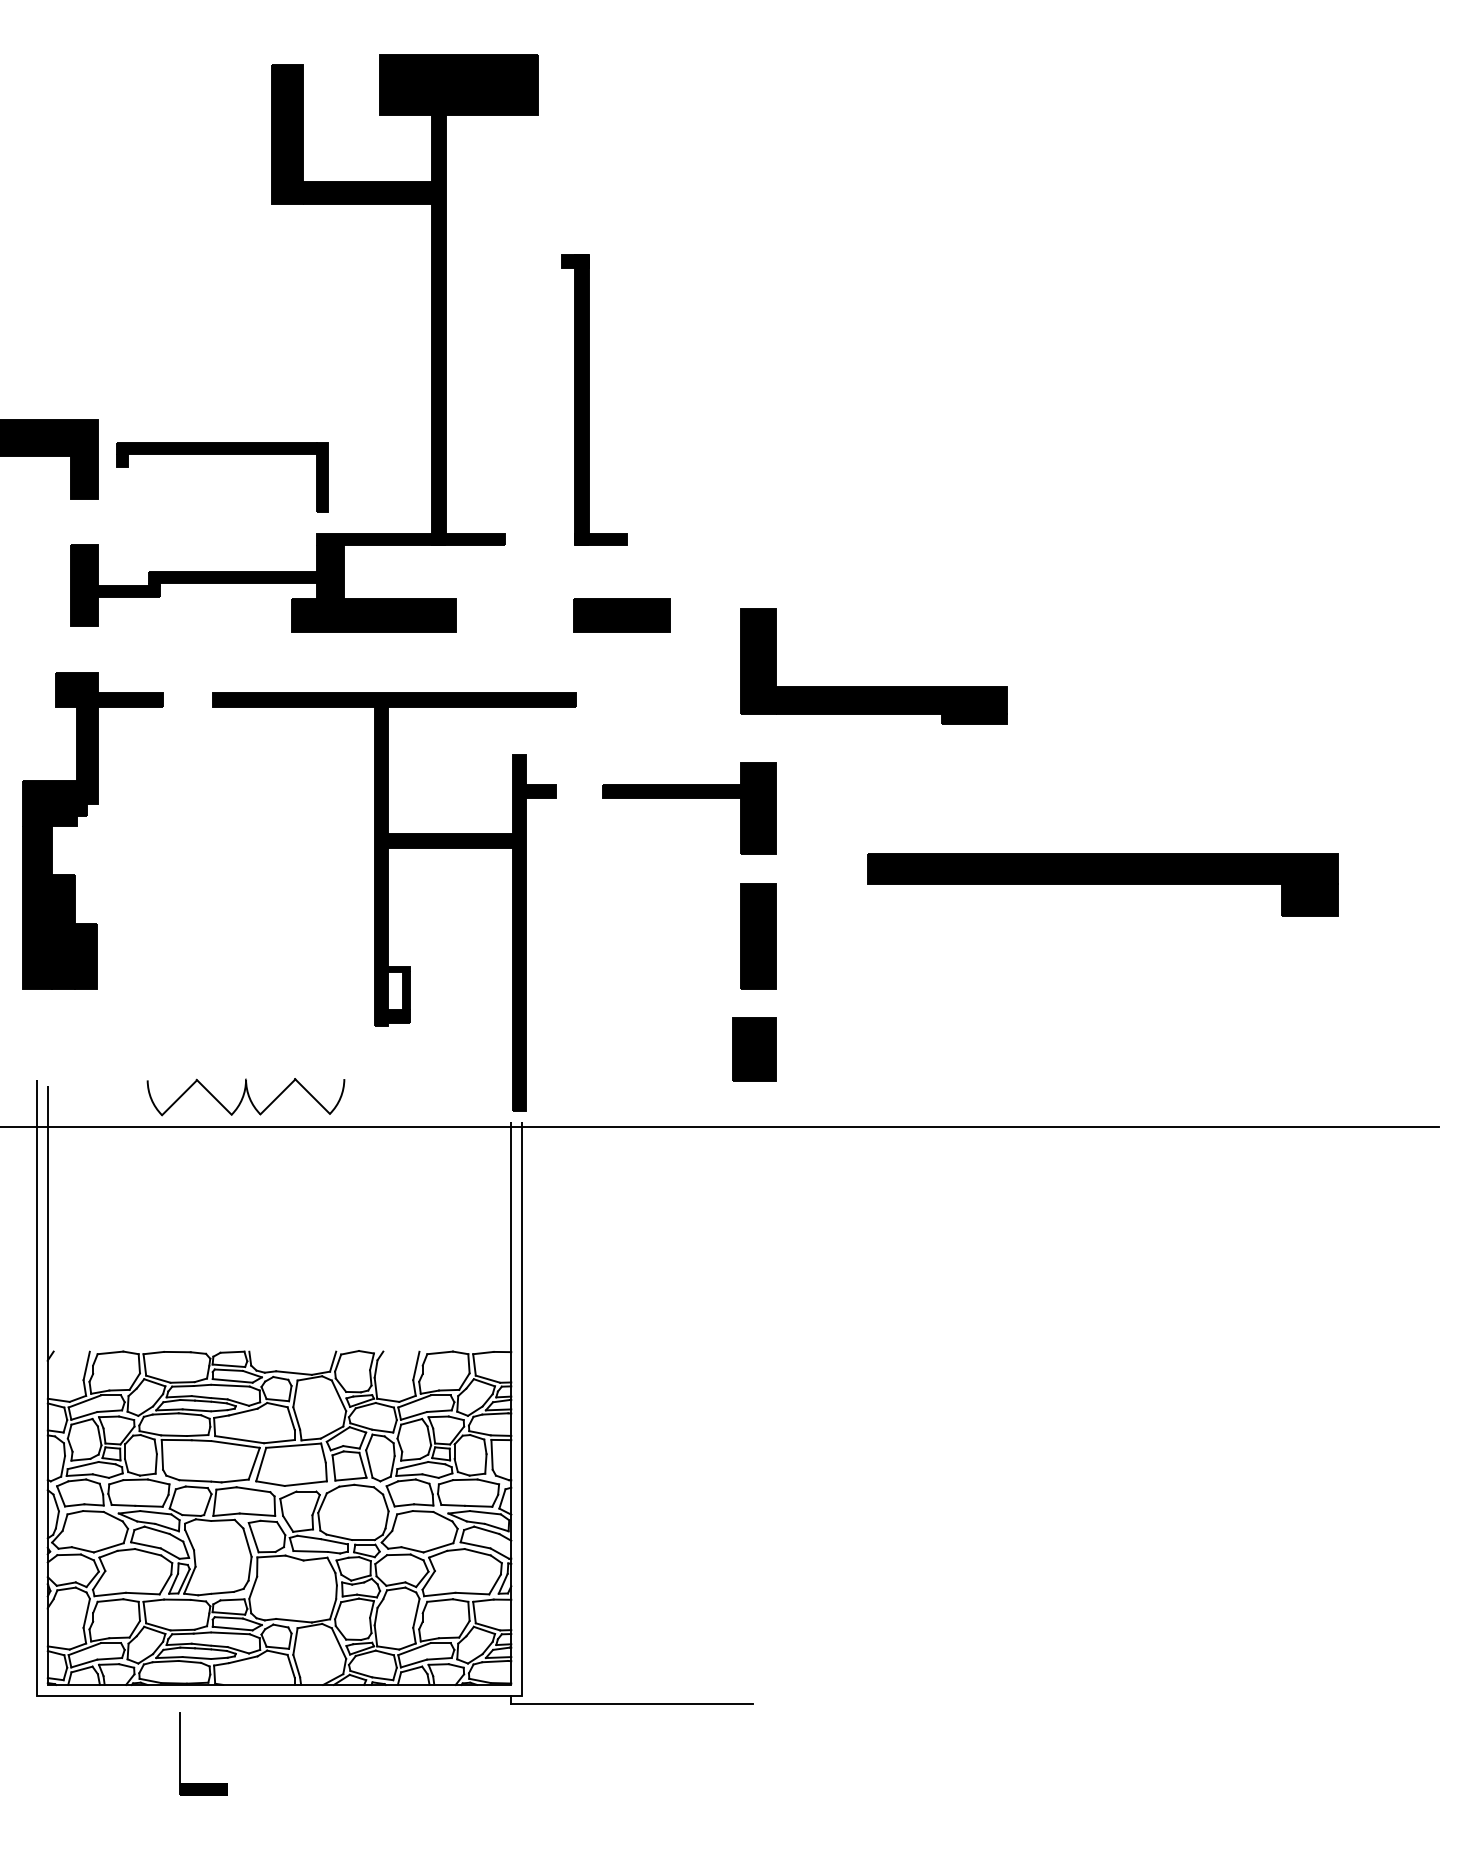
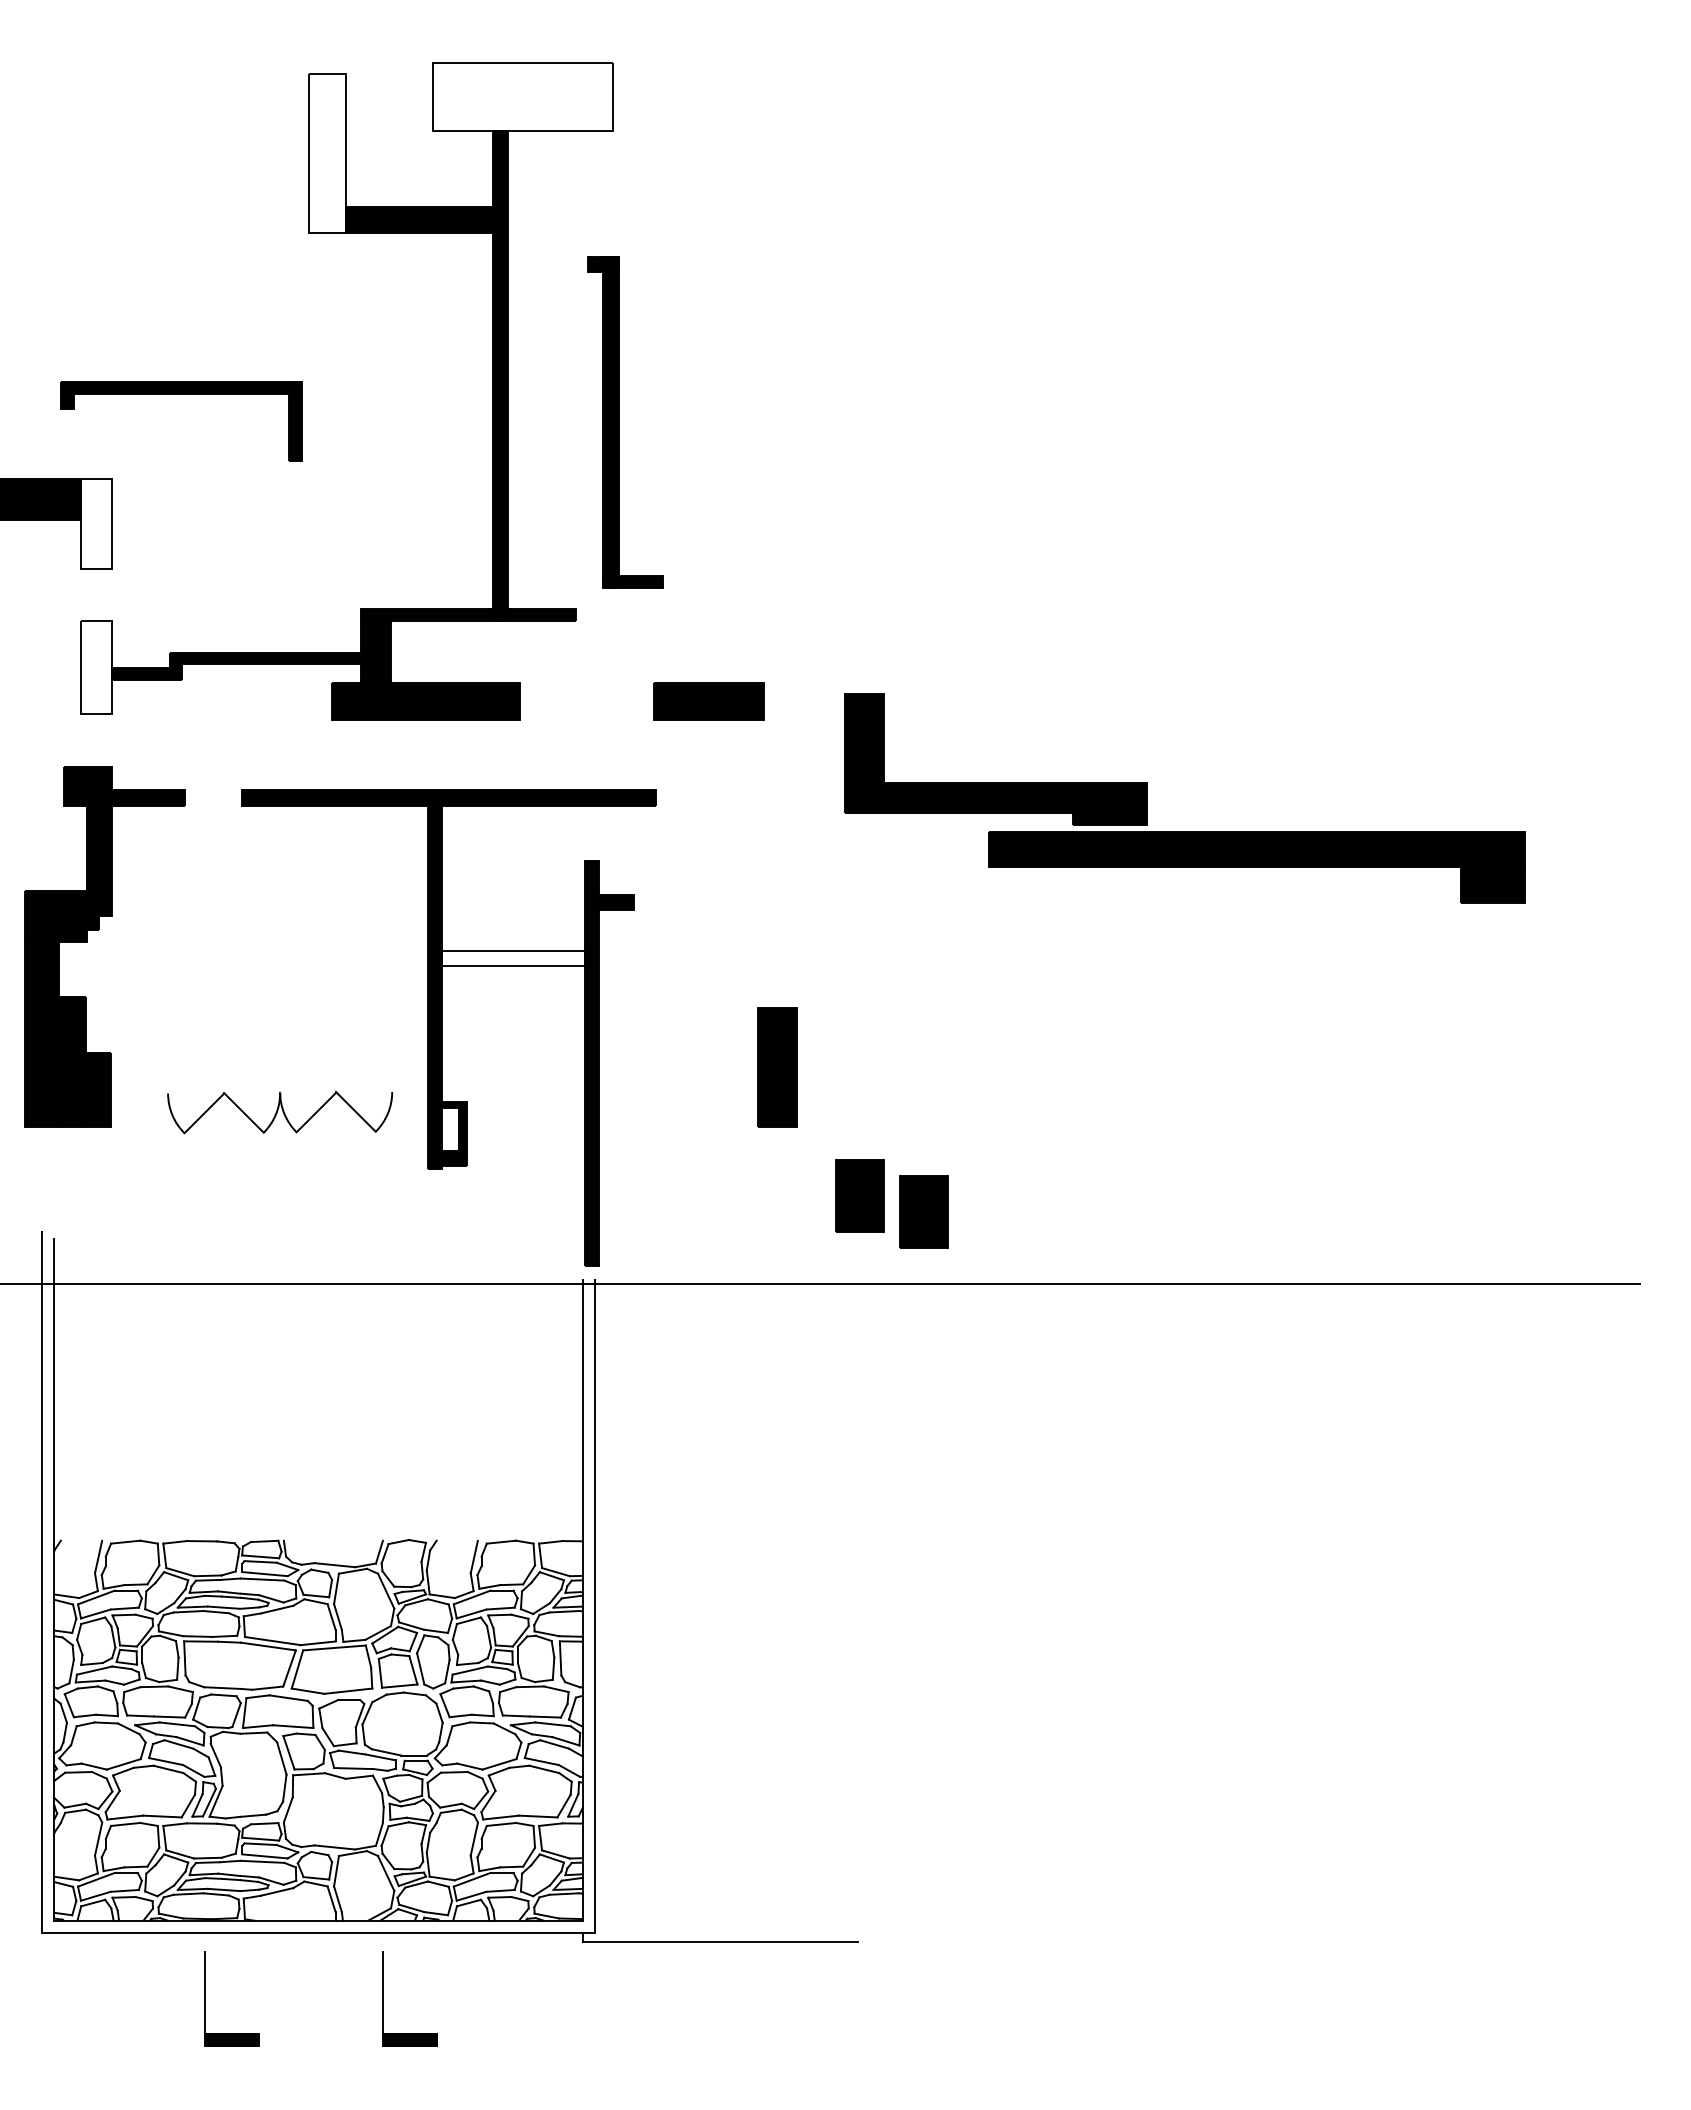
fill: (458, 84) -> (522, 96), removed
fill: (287, 134) -> (327, 153), removed
part: (594, 399) -> (625, 422), moved
part: (222, 453) -> (181, 394), moved
fill: (84, 459) -> (96, 523), removed
fill: (84, 585) -> (96, 667), removed
part: (689, 798) -> (785, 910), removed
fill: (450, 840) -> (513, 958), removed
part: (1102, 884) -> (1256, 867), moved
part: (758, 936) -> (777, 1067), moved
part: (810, 1062) -> (923, 1211), added
part: (246, 1097) -> (280, 1112), moved
part: (336, 1753) -> (383, 1998), added

